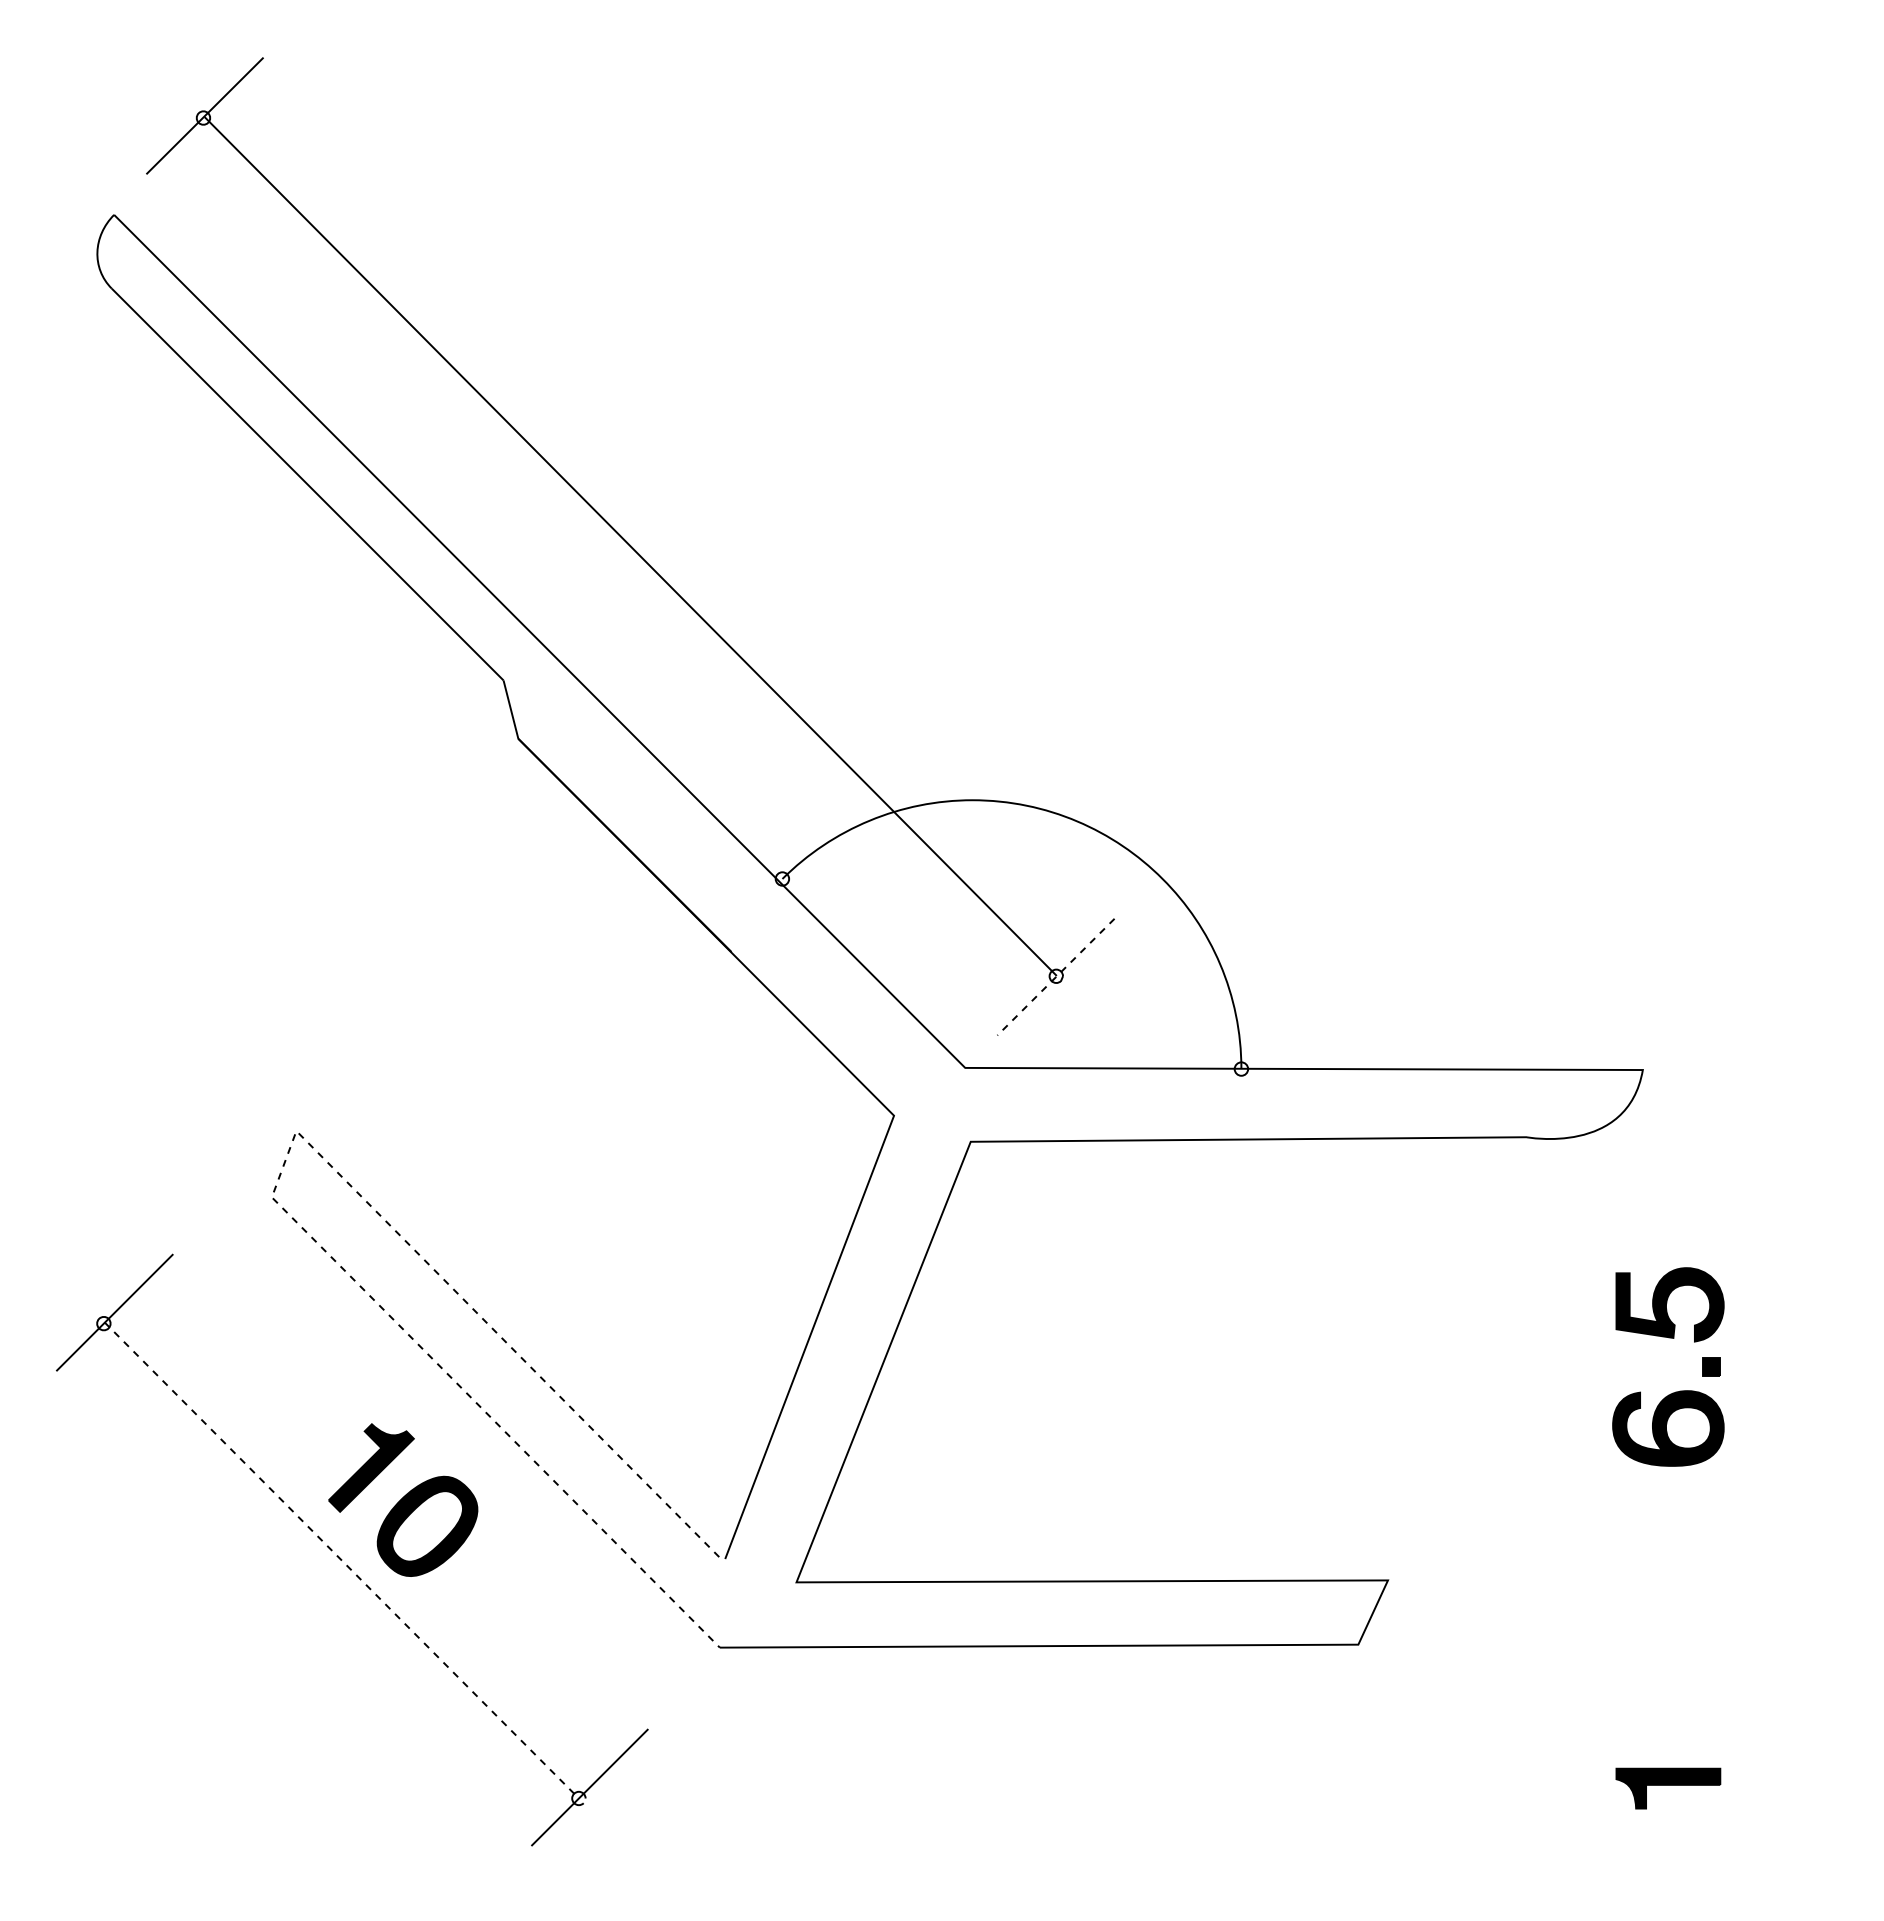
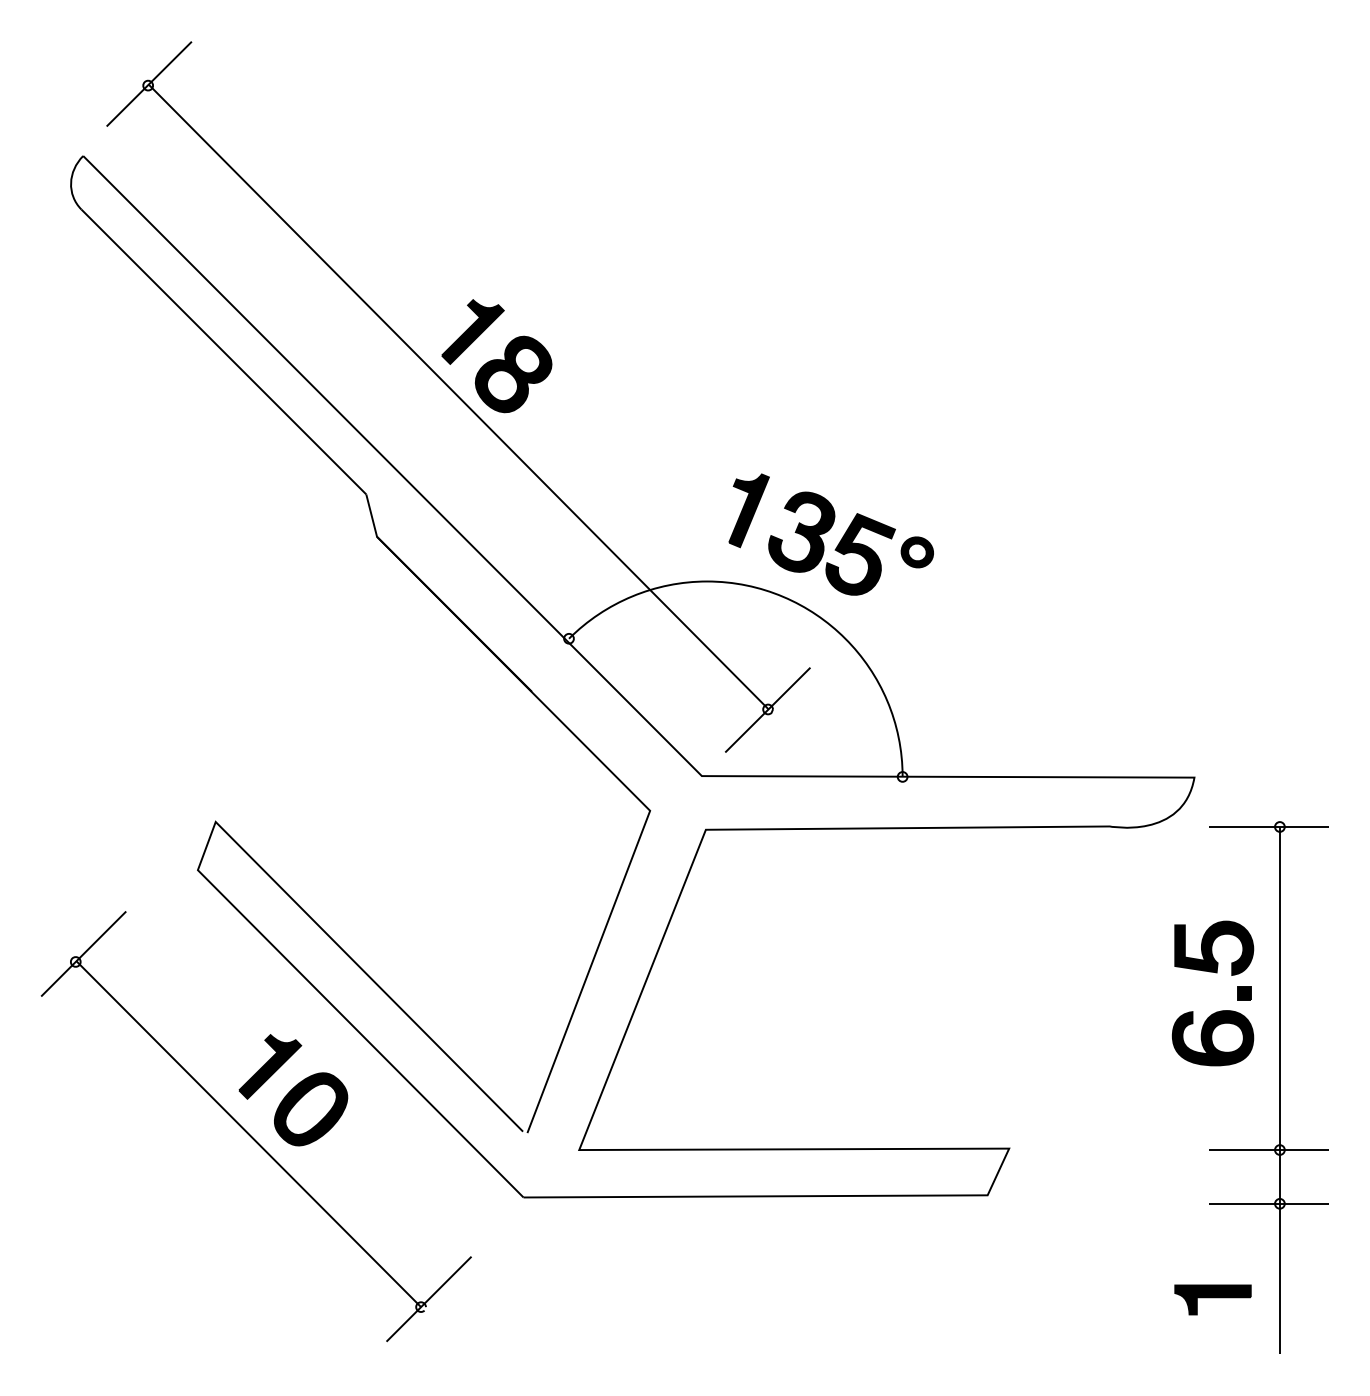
part: (683, 490) -> (497, 356), added
part: (1139, 730) -> (828, 530), added
line: (1056, 977) -> (768, 710), dashed -> solid
line: (278, 1180) -> (202, 857), dashed -> solid
part: (1759, 1496) -> (1279, 1087), added
line: (342, 1560) -> (249, 1134), dashed -> solid

